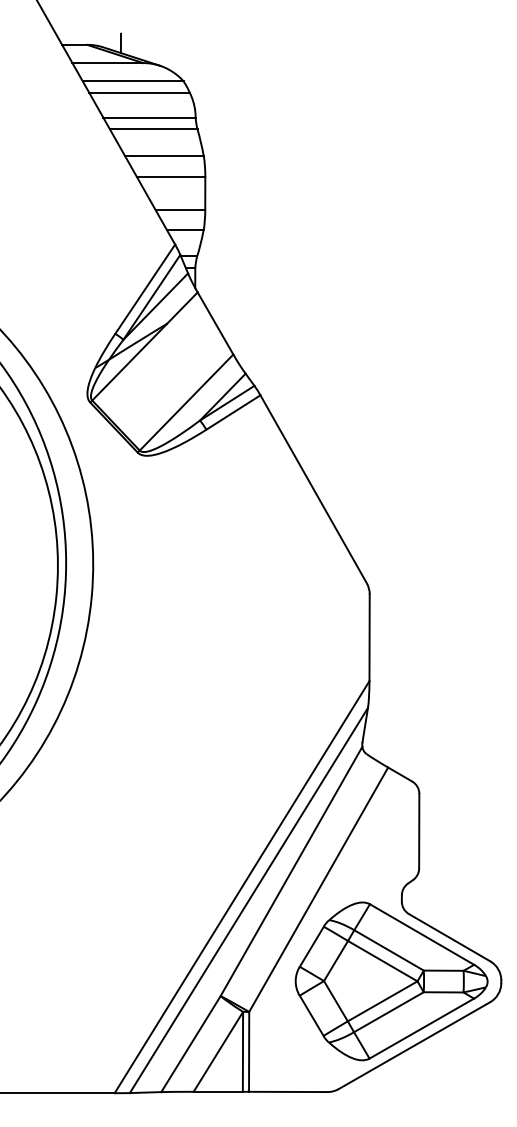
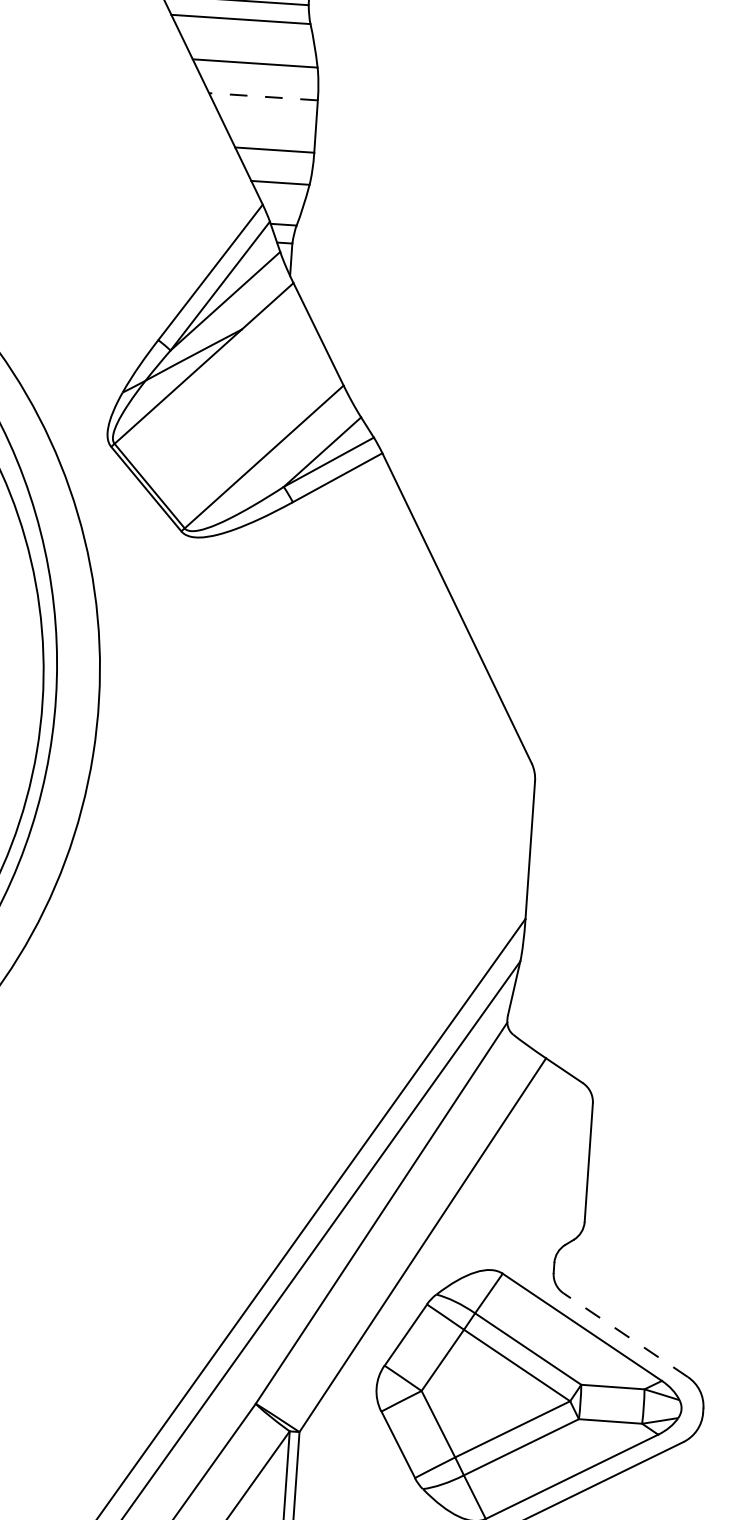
line: (170, 176) -> (262, 96), solid -> dashed
line: (449, 937) -> (625, 1334), solid -> dashed

